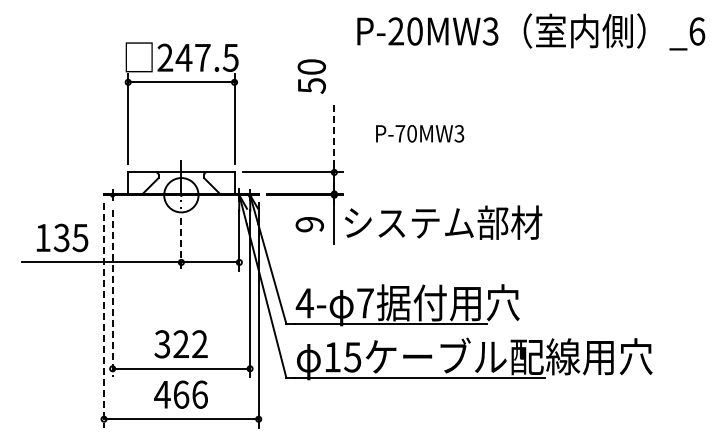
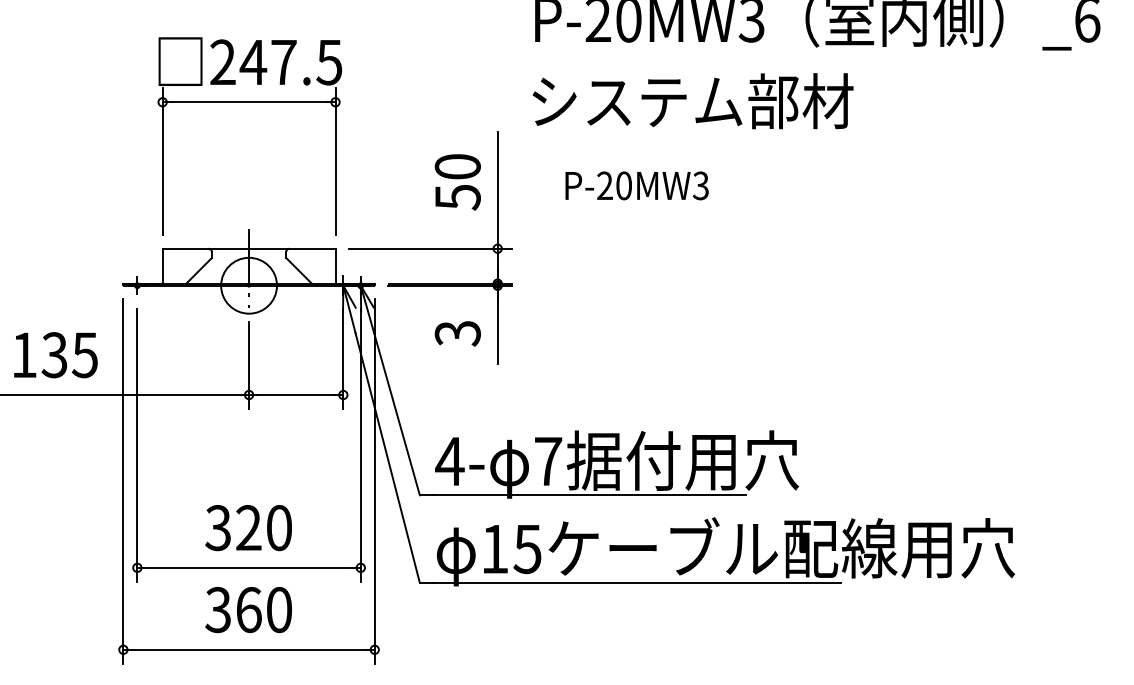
text: (311, 76) -> (457, 182), moved
line: (334, 133) -> (497, 185), dashed -> solid
text: (400, 133) -> (605, 185), P-70MW3 -> P-20MW3
text: (443, 222) -> (692, 100), moved
text: (309, 224) -> (457, 333), 9 -> 3
line: (181, 244) -> (249, 365), dashed -> solid
line: (112, 293) -> (137, 445), dashed -> solid
line: (104, 316) -> (124, 482), dashed -> solid
text: (199, 344) -> (278, 528), 322 -> 320
text: (180, 394) -> (247, 609), 466 -> 360

